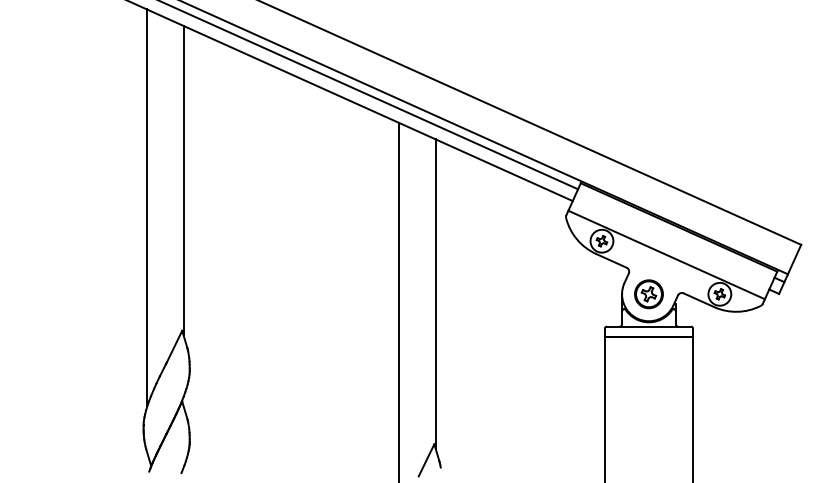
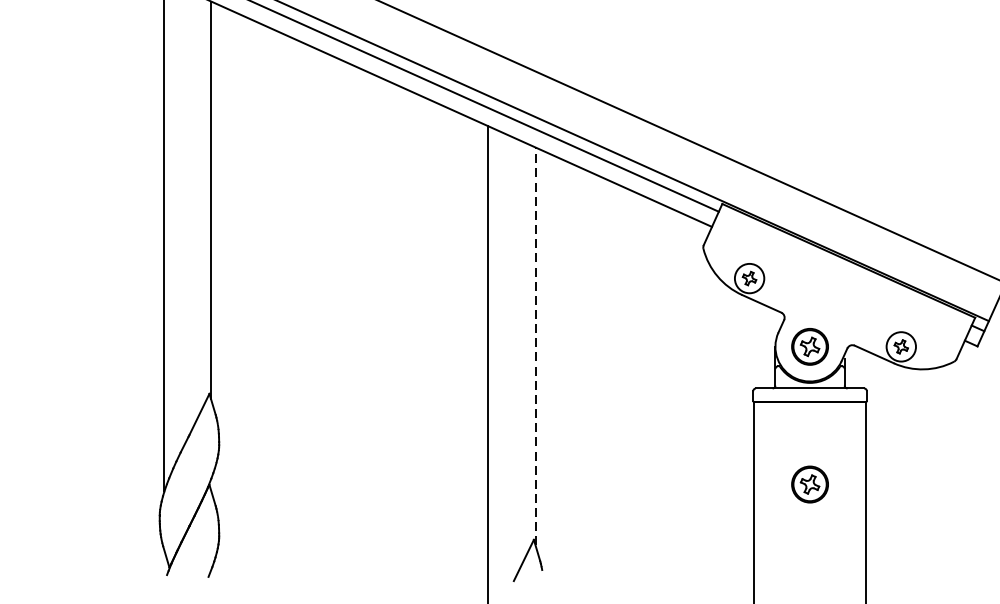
line: (666, 254) -> (832, 295), removed
line: (435, 294) -> (535, 347), solid -> dashed
part: (648, 401) -> (809, 484), added

